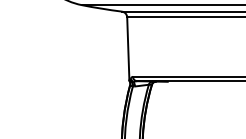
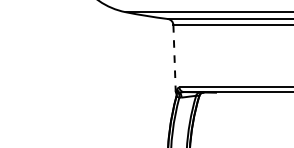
line: (128, 48) -> (174, 57), solid -> dashed

